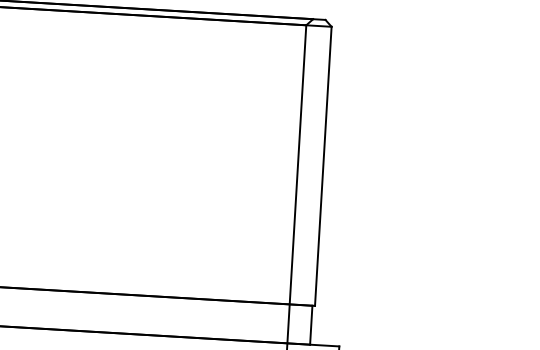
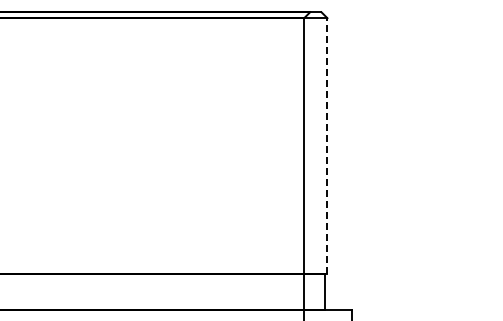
line: (323, 165) -> (327, 145), solid -> dashed

